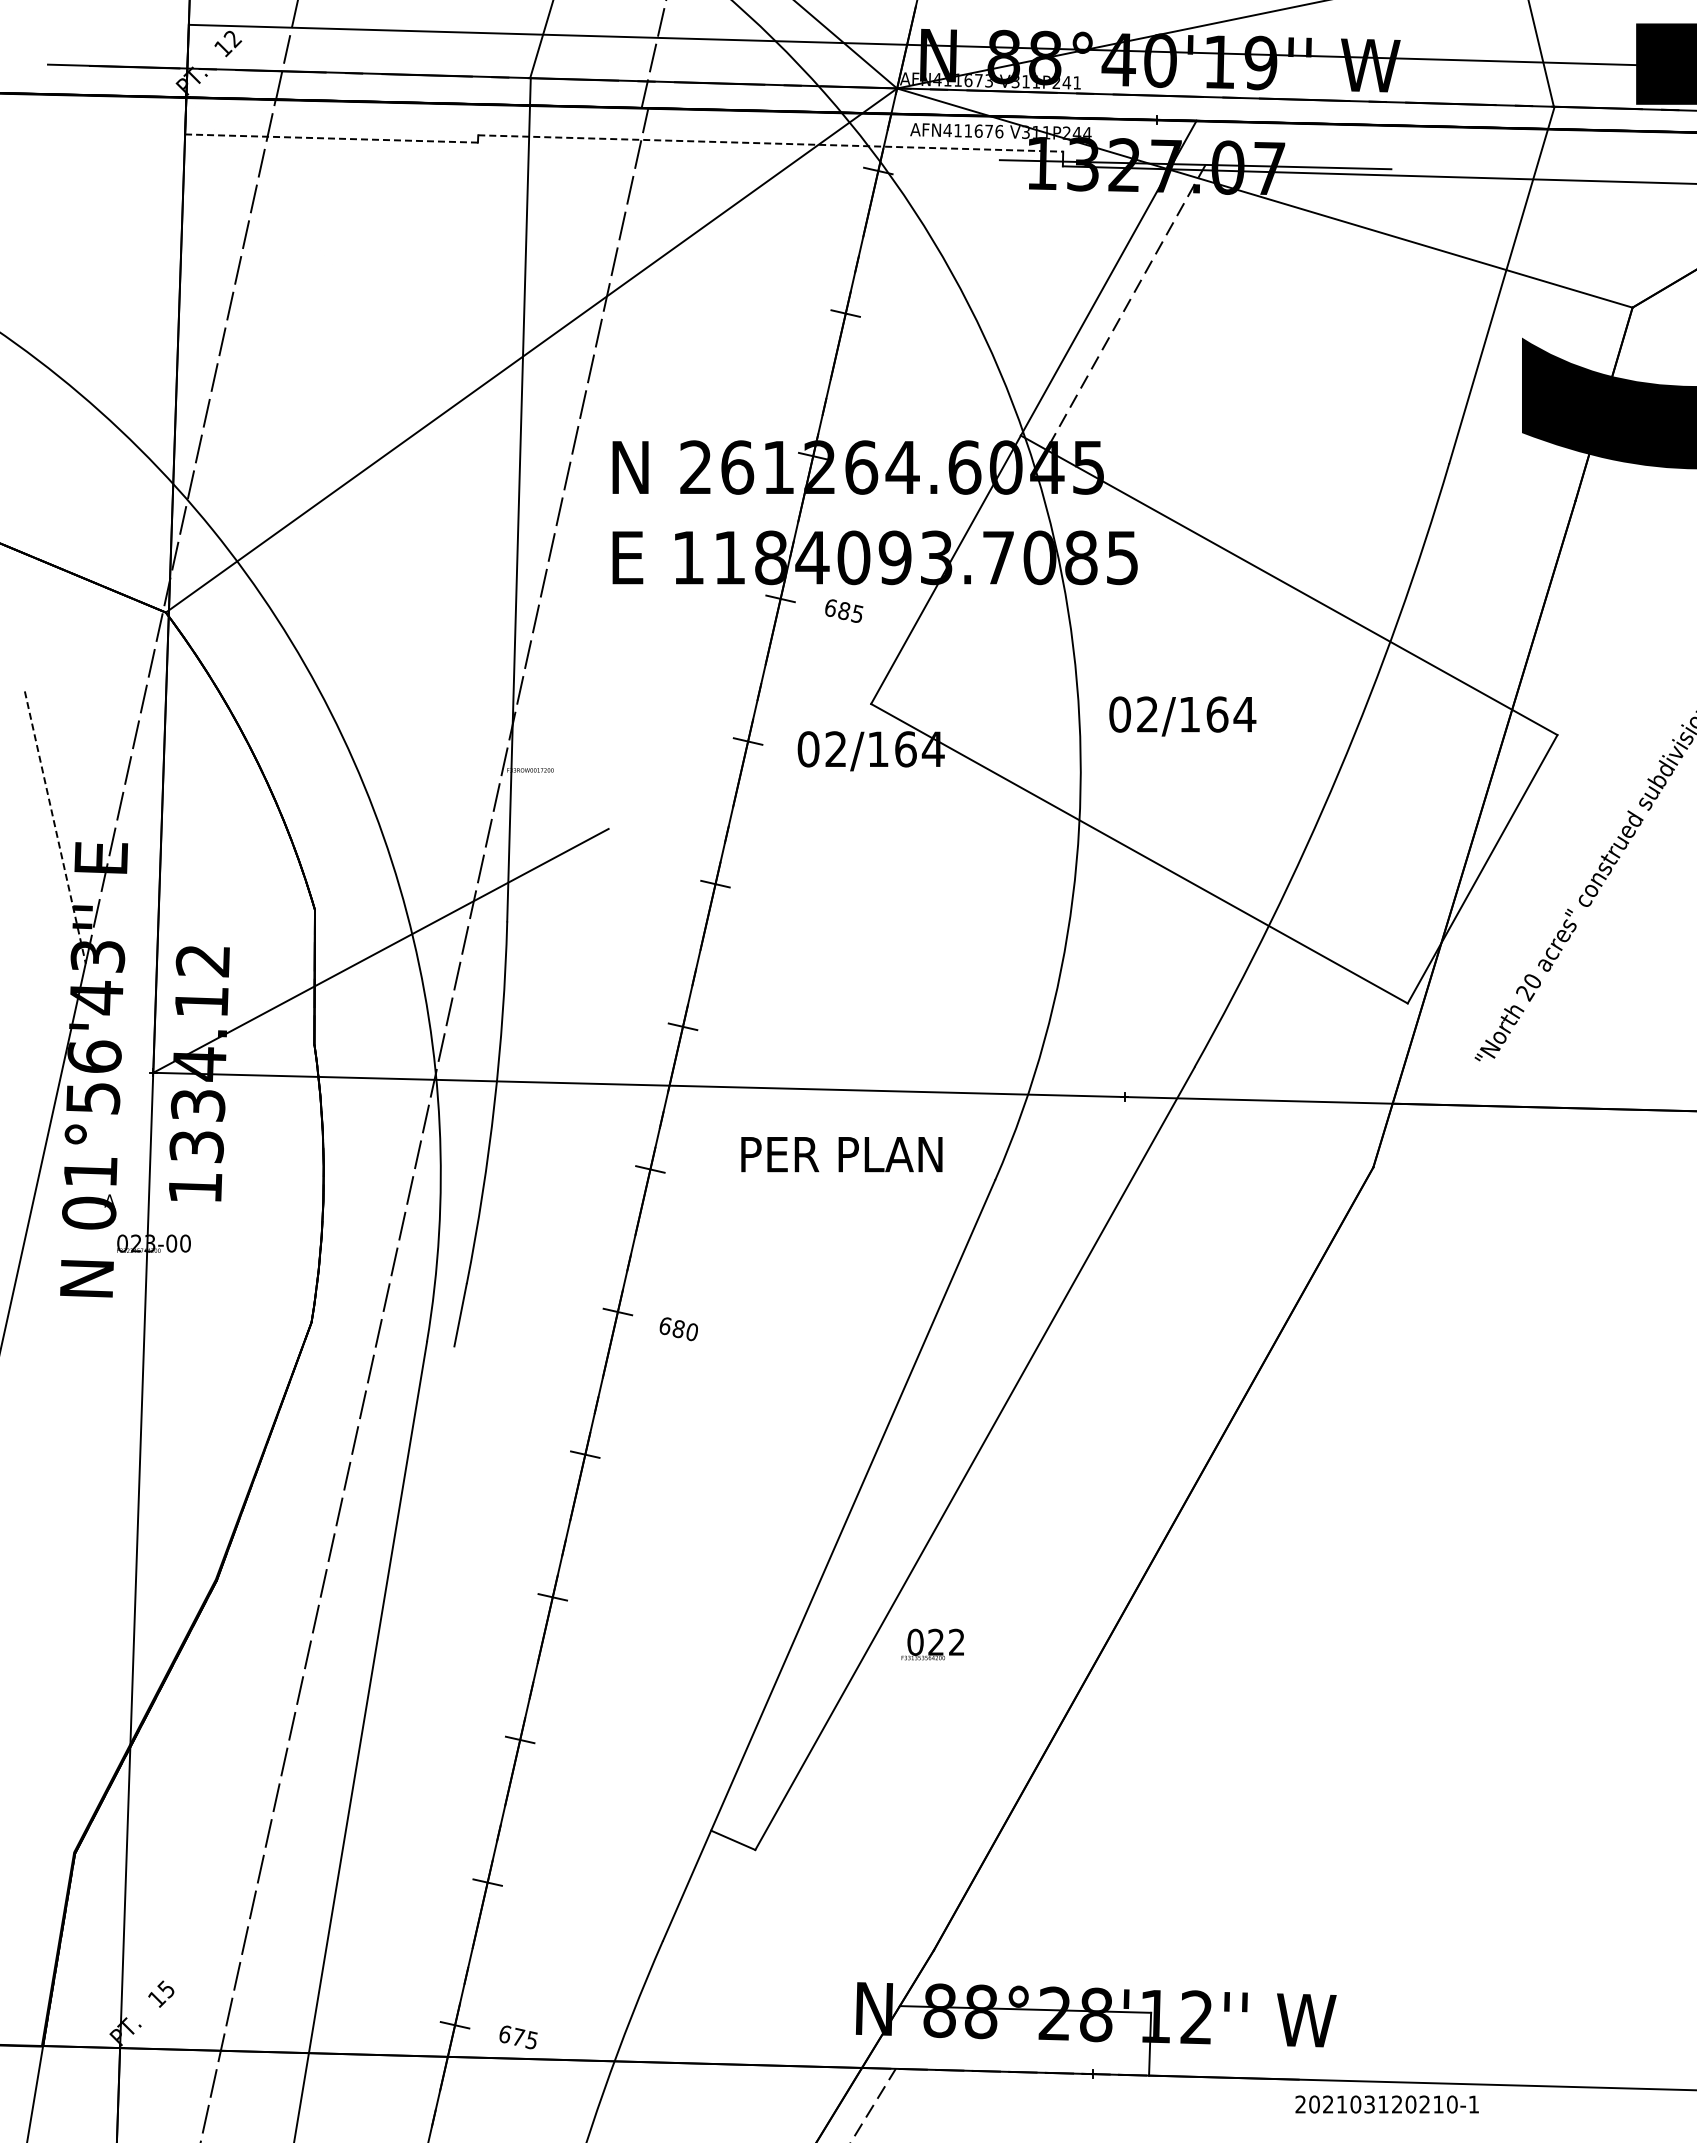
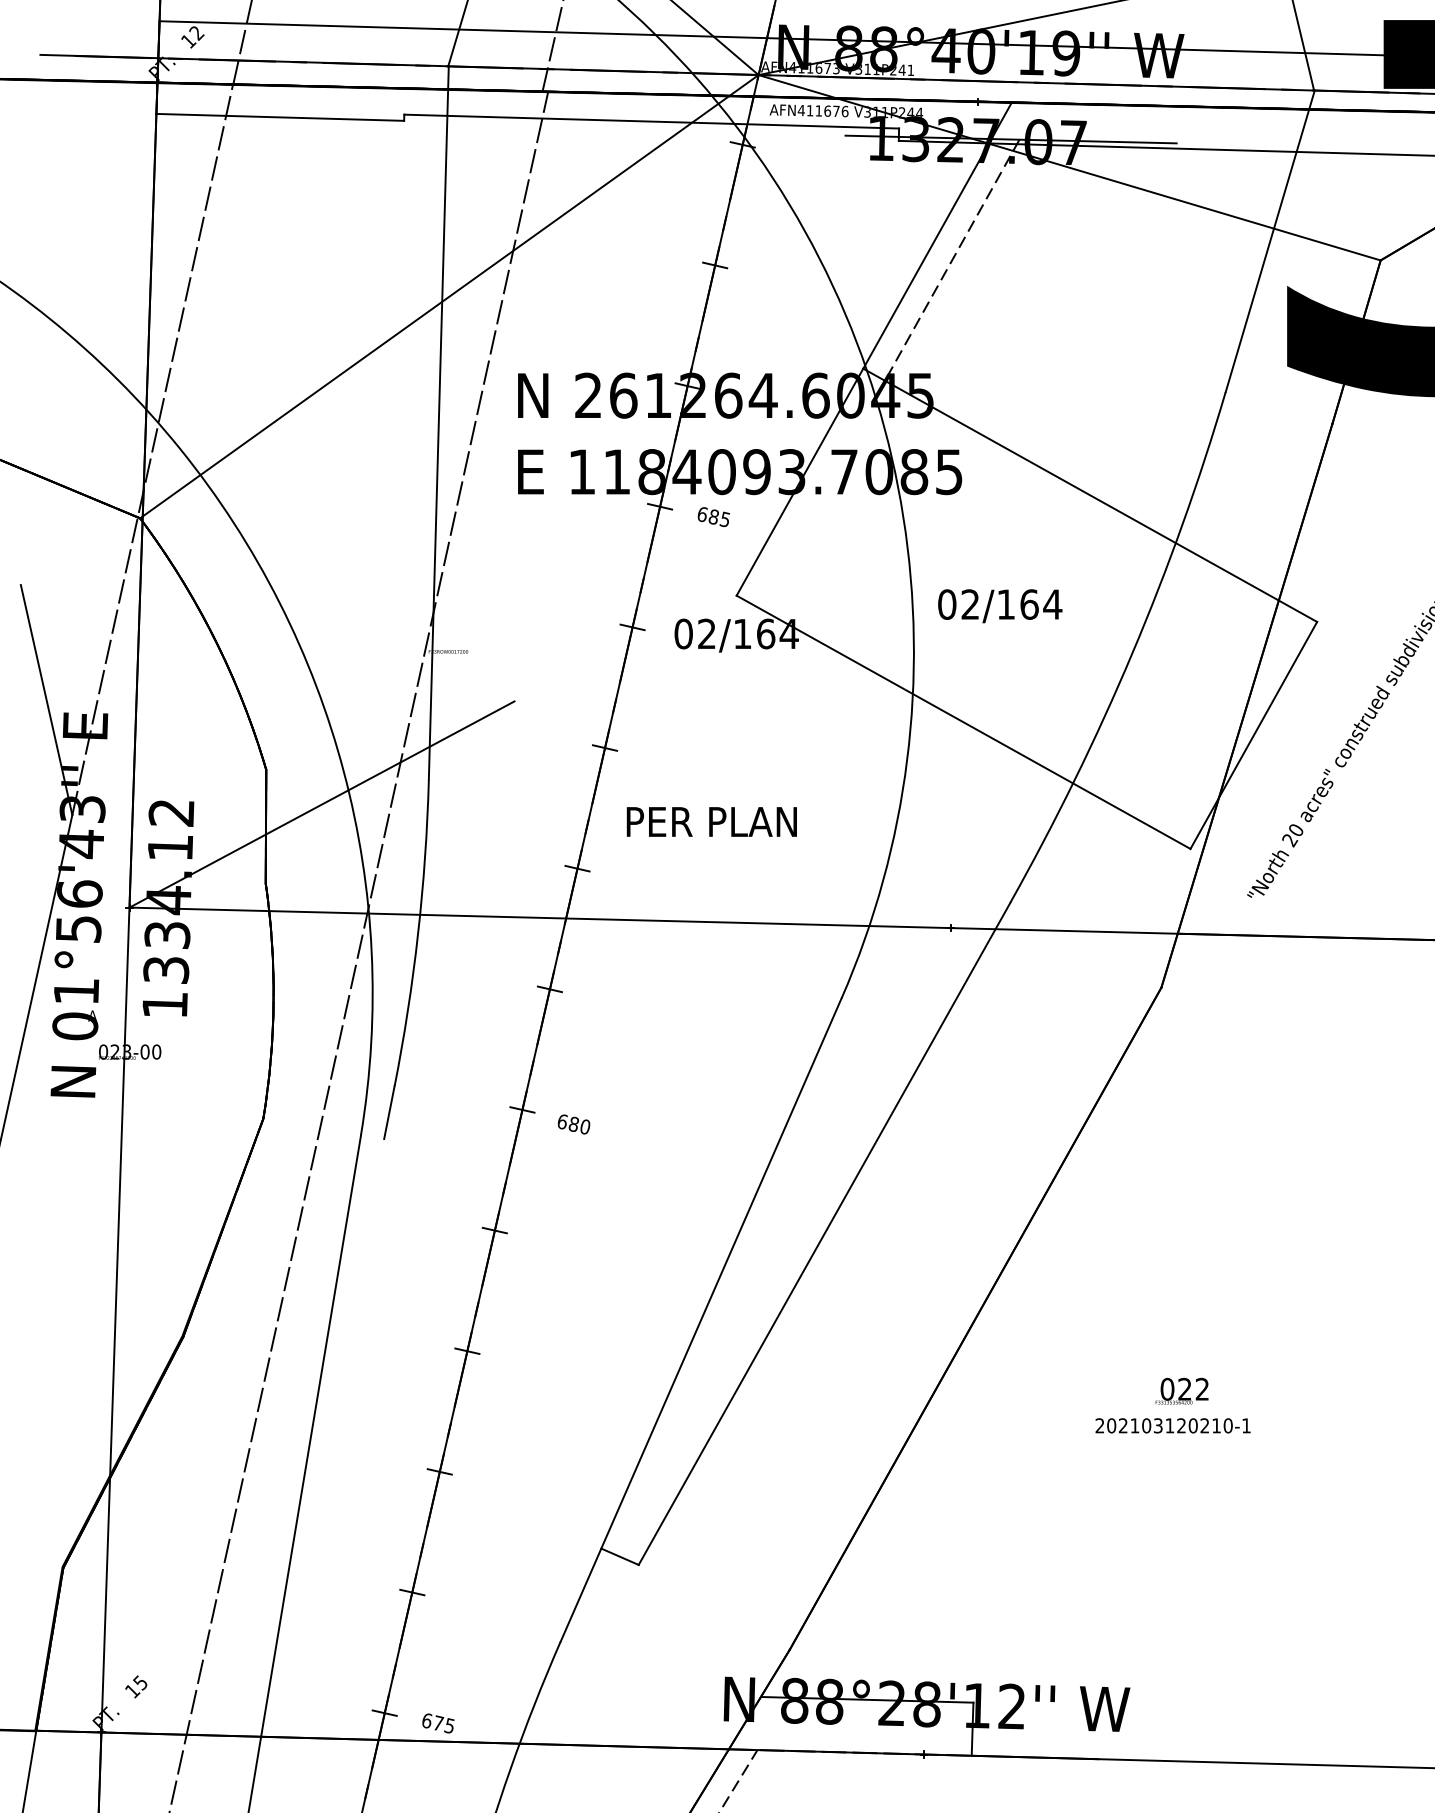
line: (331, 138) -> (280, 117), dashed -> solid
line: (770, 143) -> (651, 121), dashed -> solid
line: (55, 827) -> (46, 700), dashed -> solid
text: (841, 1154) -> (711, 821), moved
text: (932, 1644) -> (1181, 1391), moved
text: (1386, 2104) -> (1172, 1425), moved

